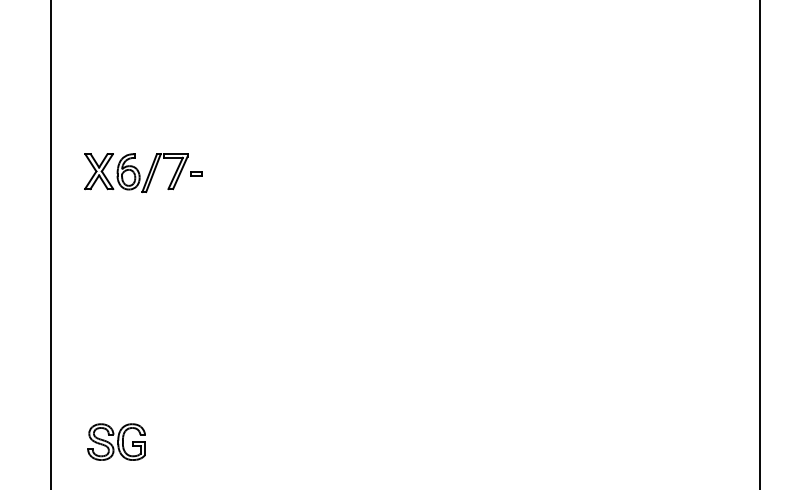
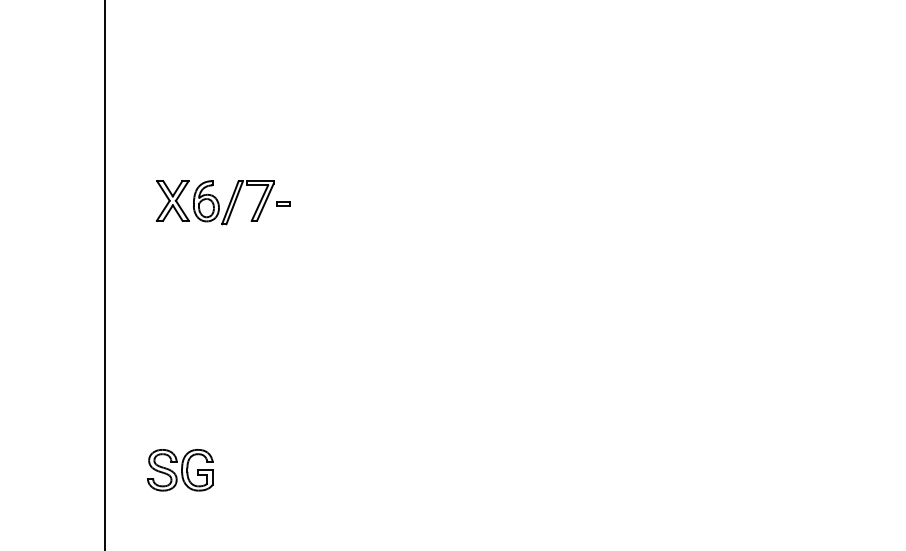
part: (143, 172) -> (223, 202), moved
part: (116, 441) -> (180, 469), moved

